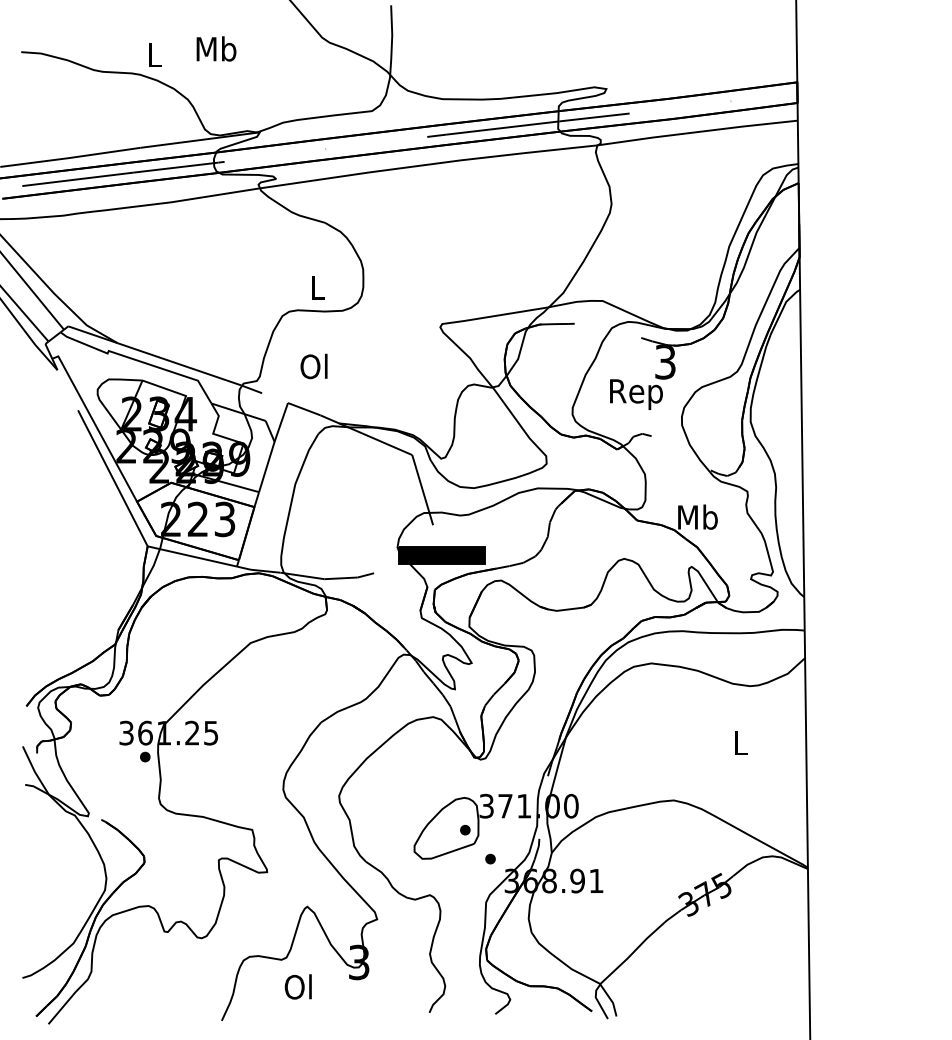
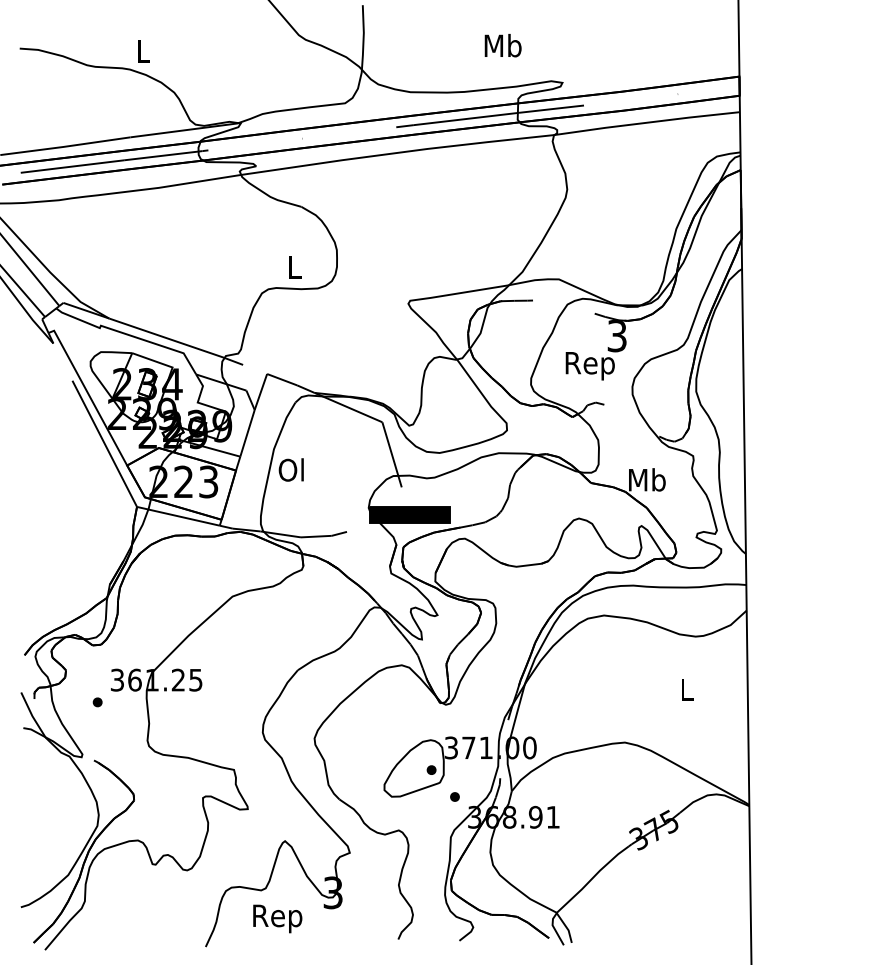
text: (216, 48) -> (503, 45), moved
text: (313, 366) -> (290, 469), moved
part: (145, 756) -> (97, 701), moved
text: (299, 989) -> (277, 917), Ol -> Rep

